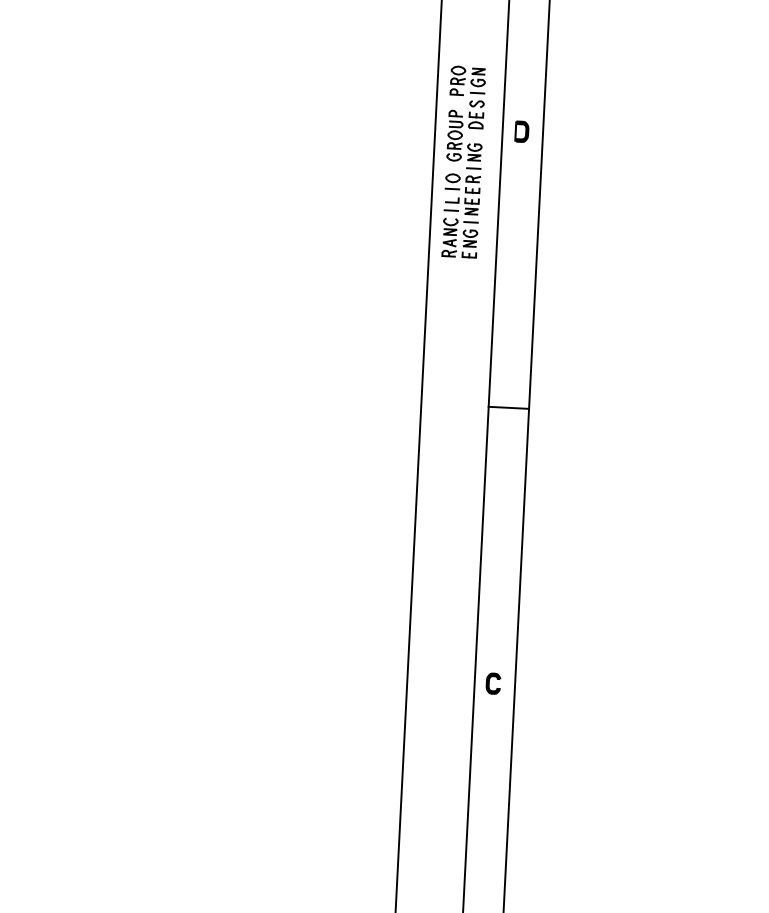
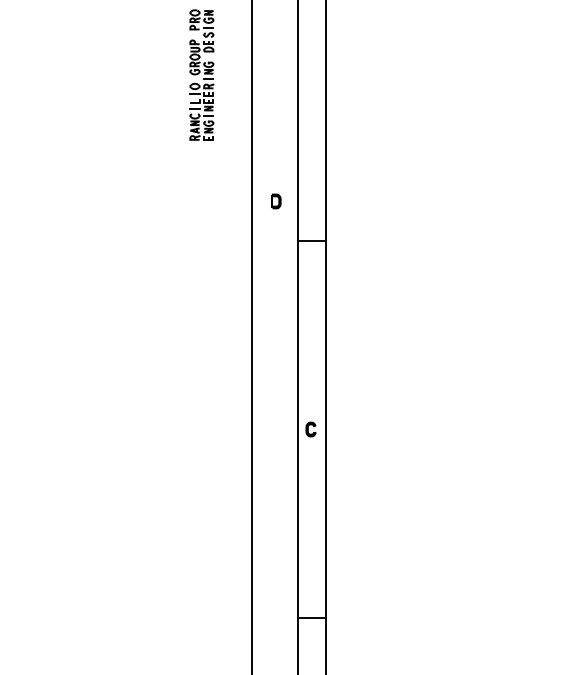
part: (522, 131) -> (276, 201), moved
part: (463, 161) -> (201, 74), moved

